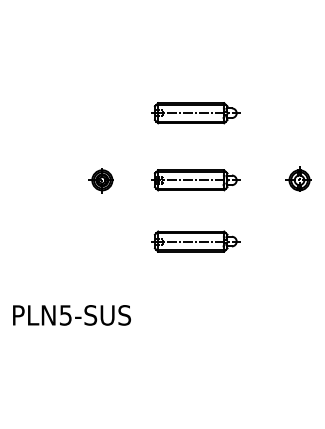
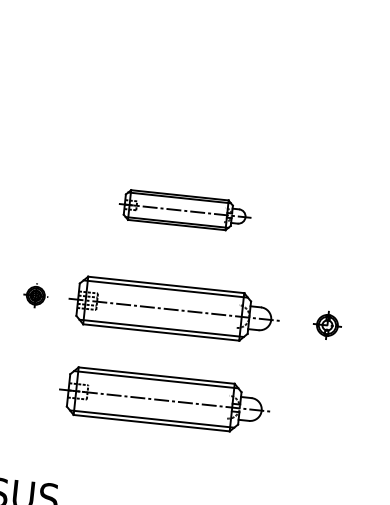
part: (298, 178) -> (326, 323), size x0.7
part: (100, 180) -> (33, 295), size x0.6
part: (195, 180) -> (174, 310), size x1.6
part: (195, 241) -> (164, 400), size x1.6

